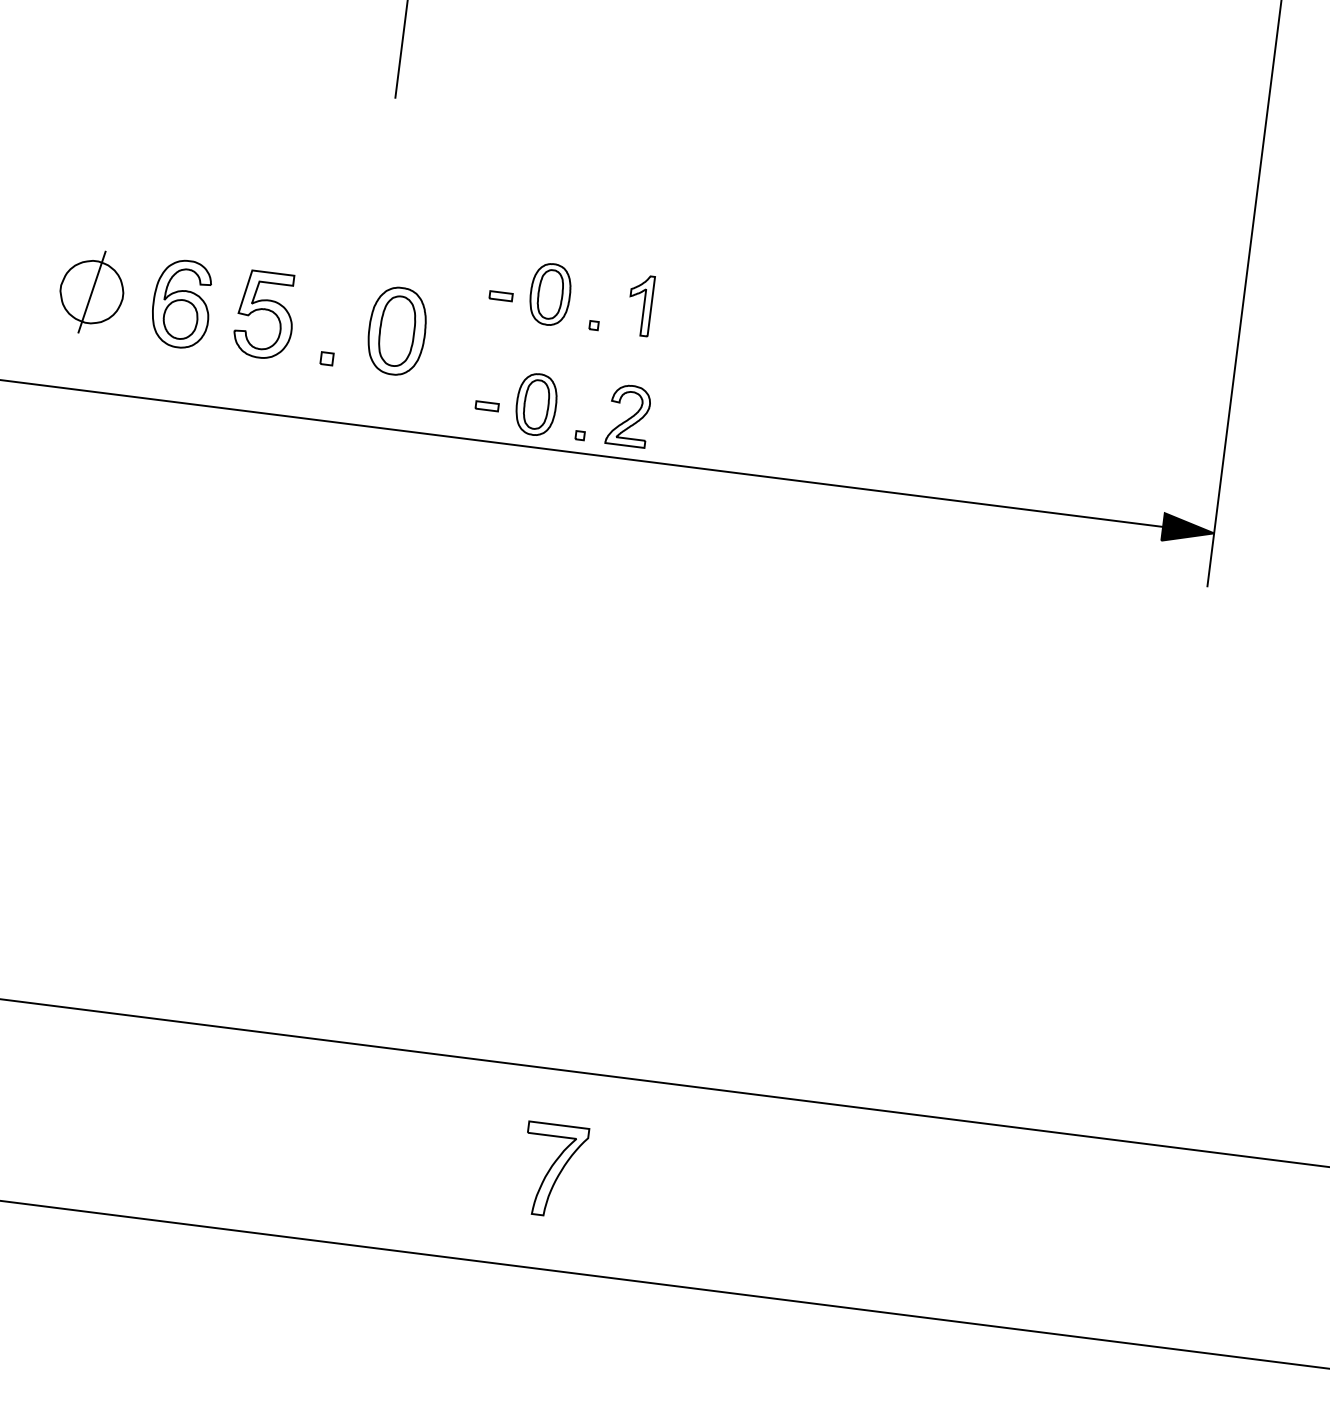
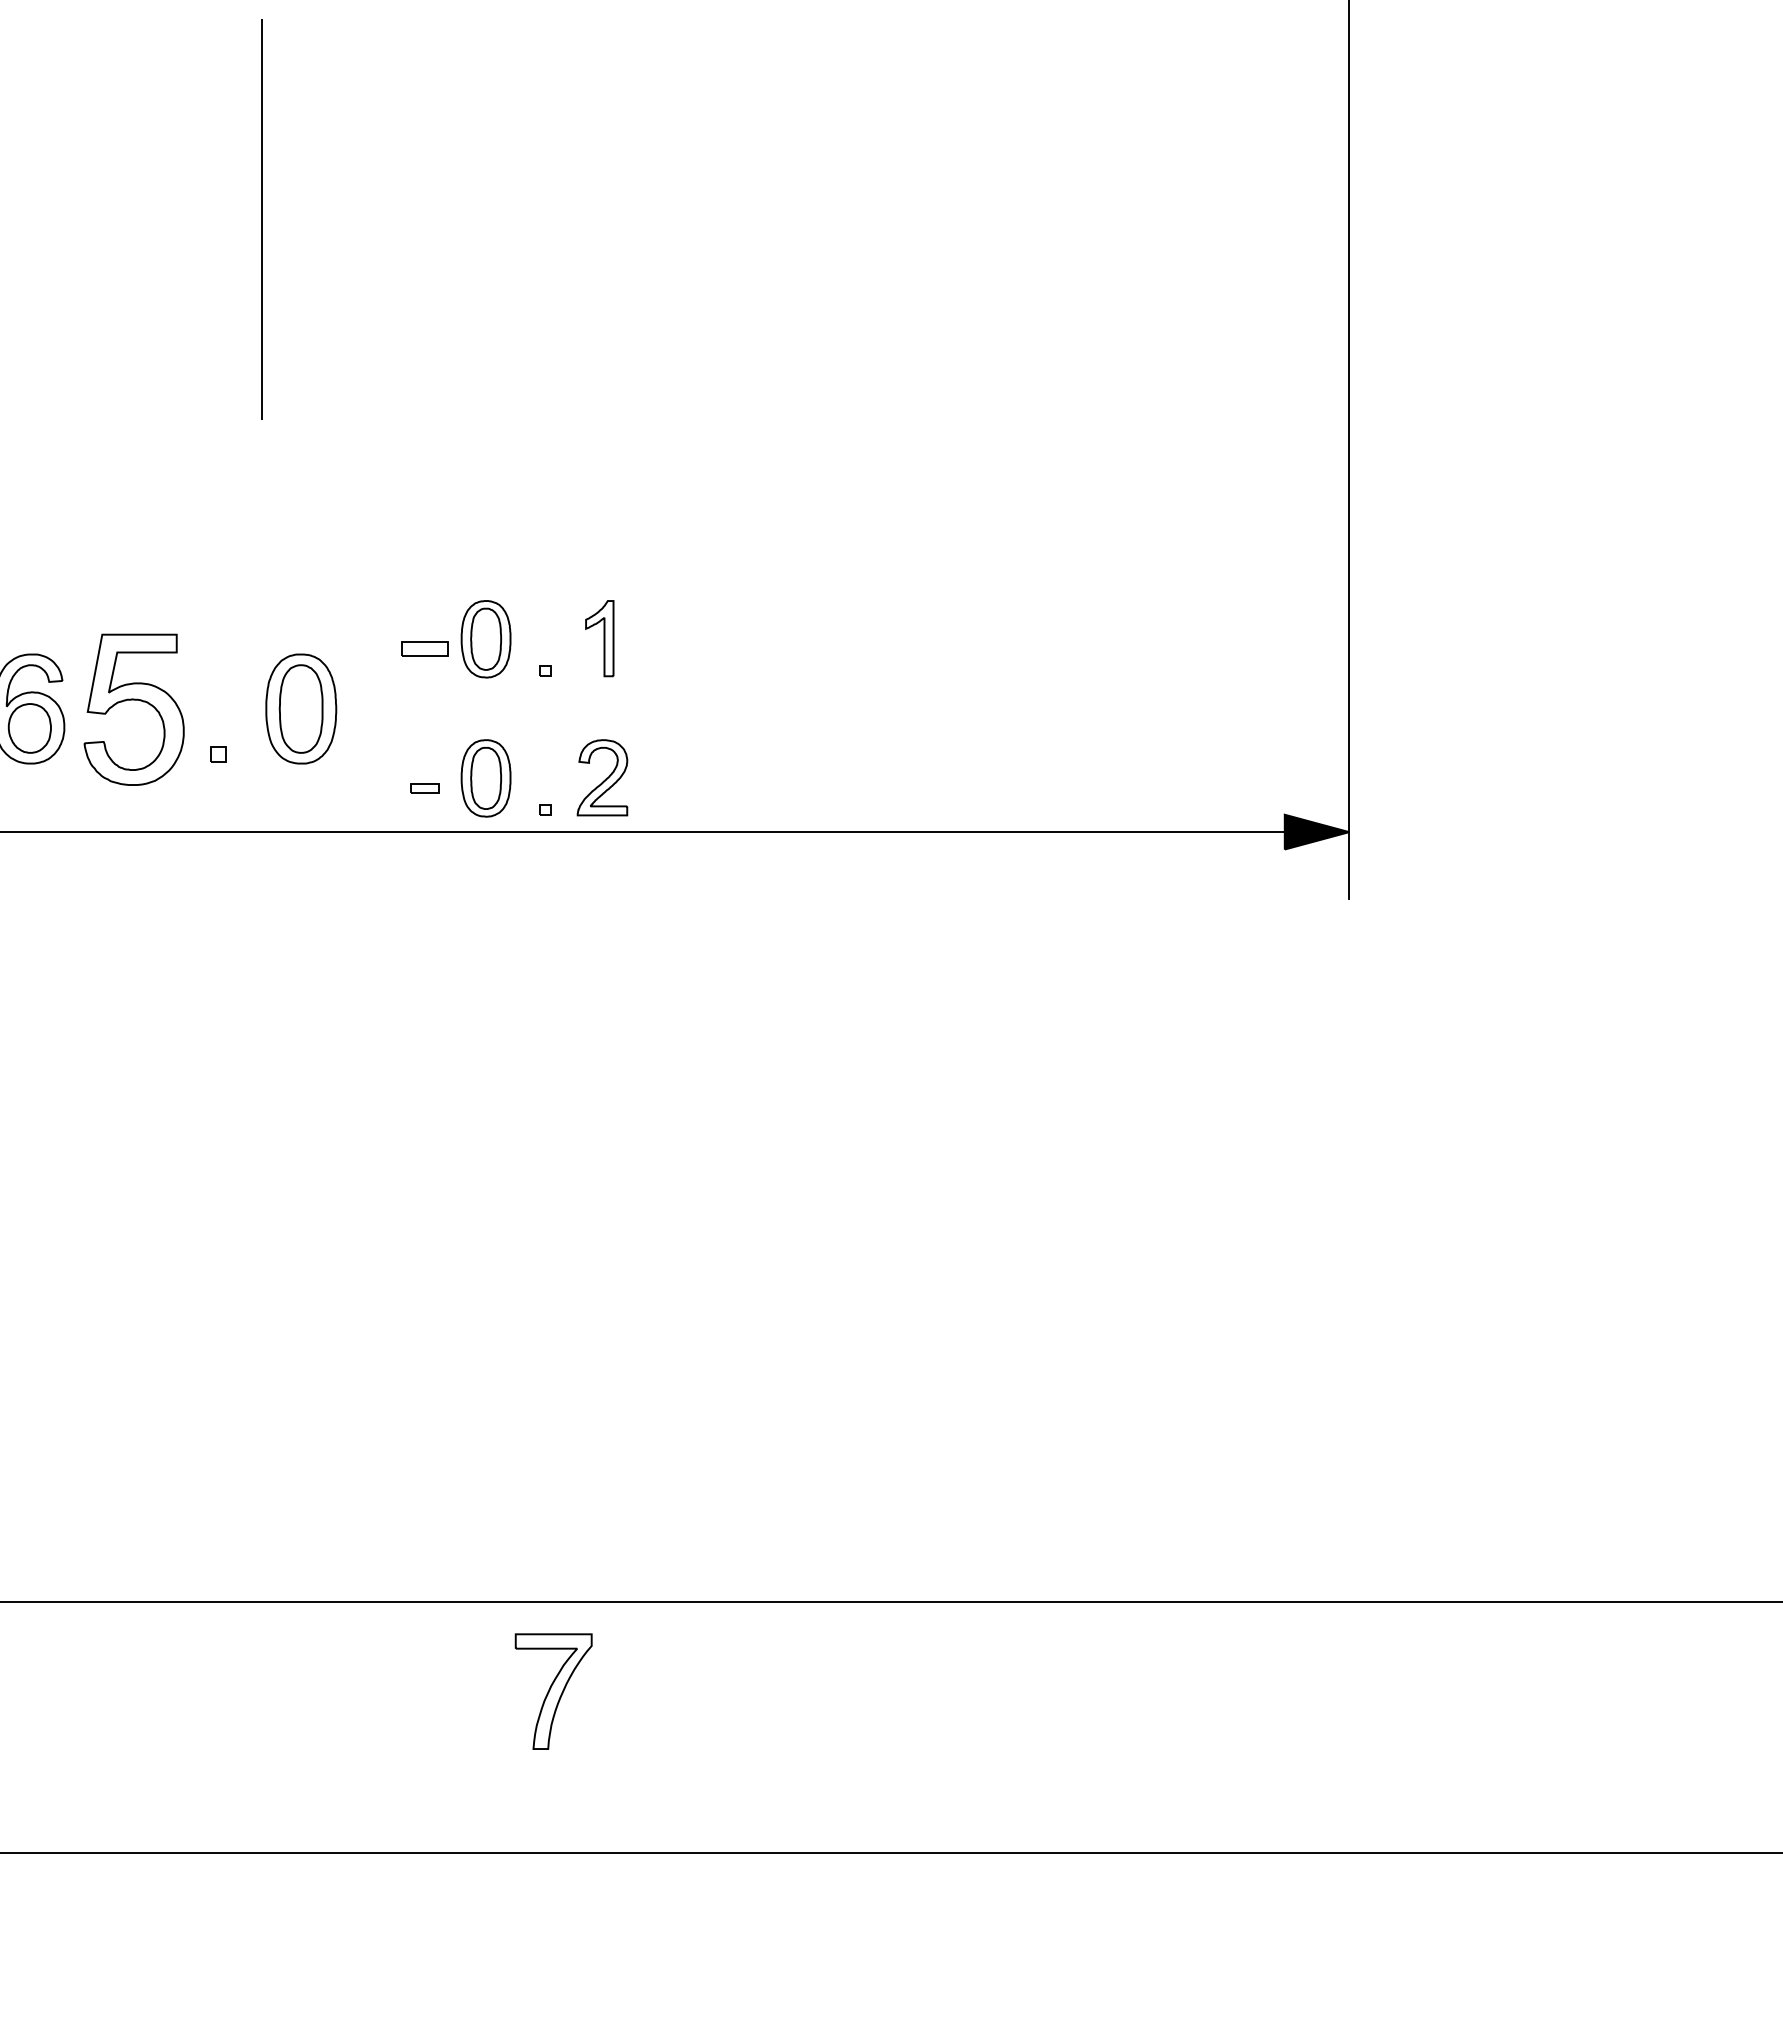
part: (500, 296) -> (424, 649), size x1.6
part: (265, 314) -> (134, 709), size x1.4
part: (553, 1170) -> (553, 1691), moved

